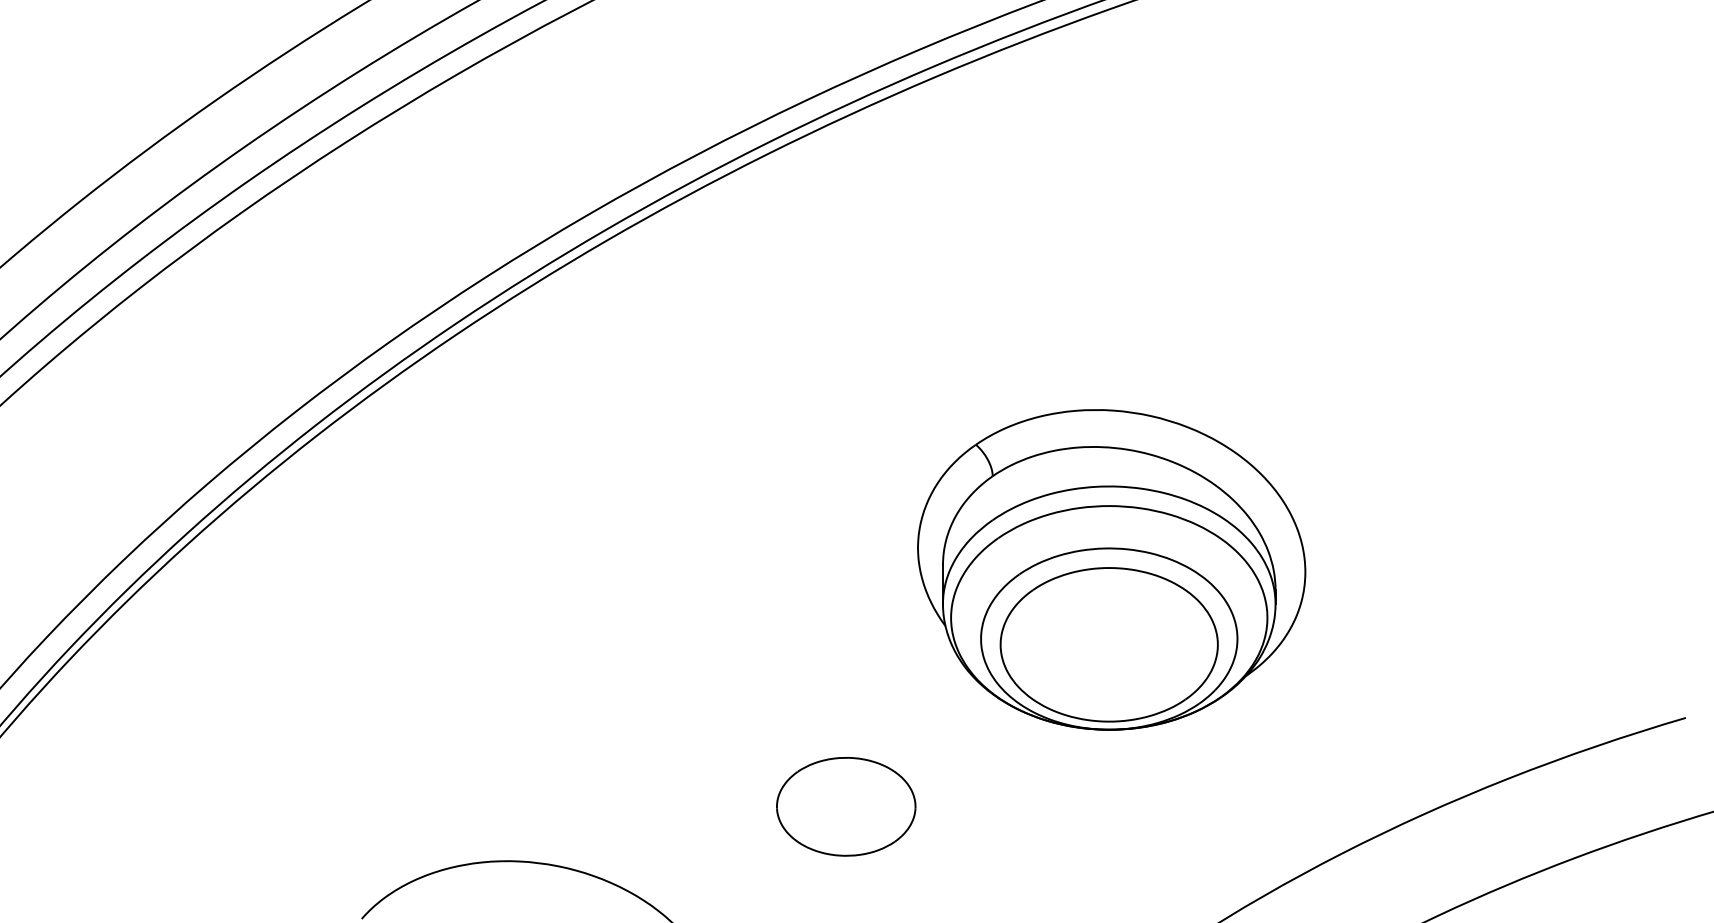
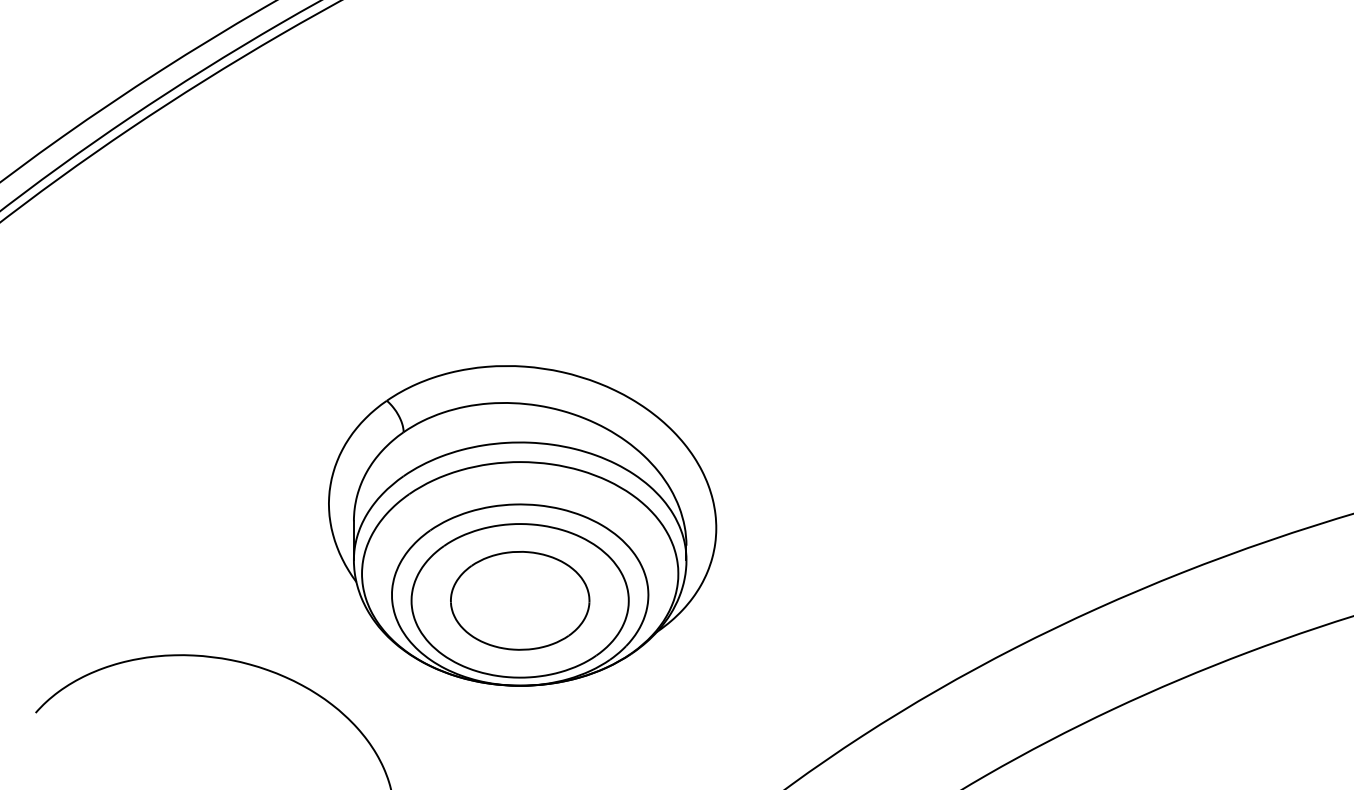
part: (1111, 569) -> (522, 525), moved

